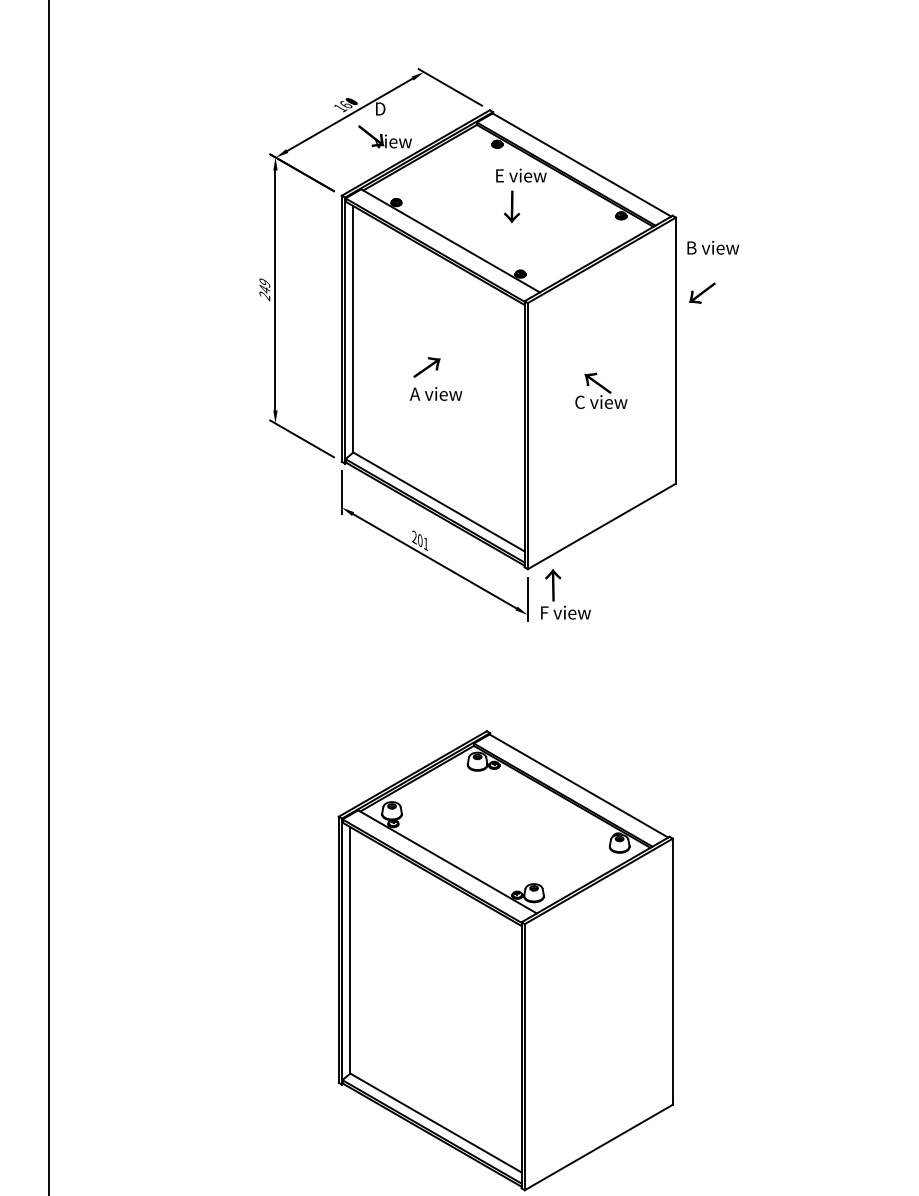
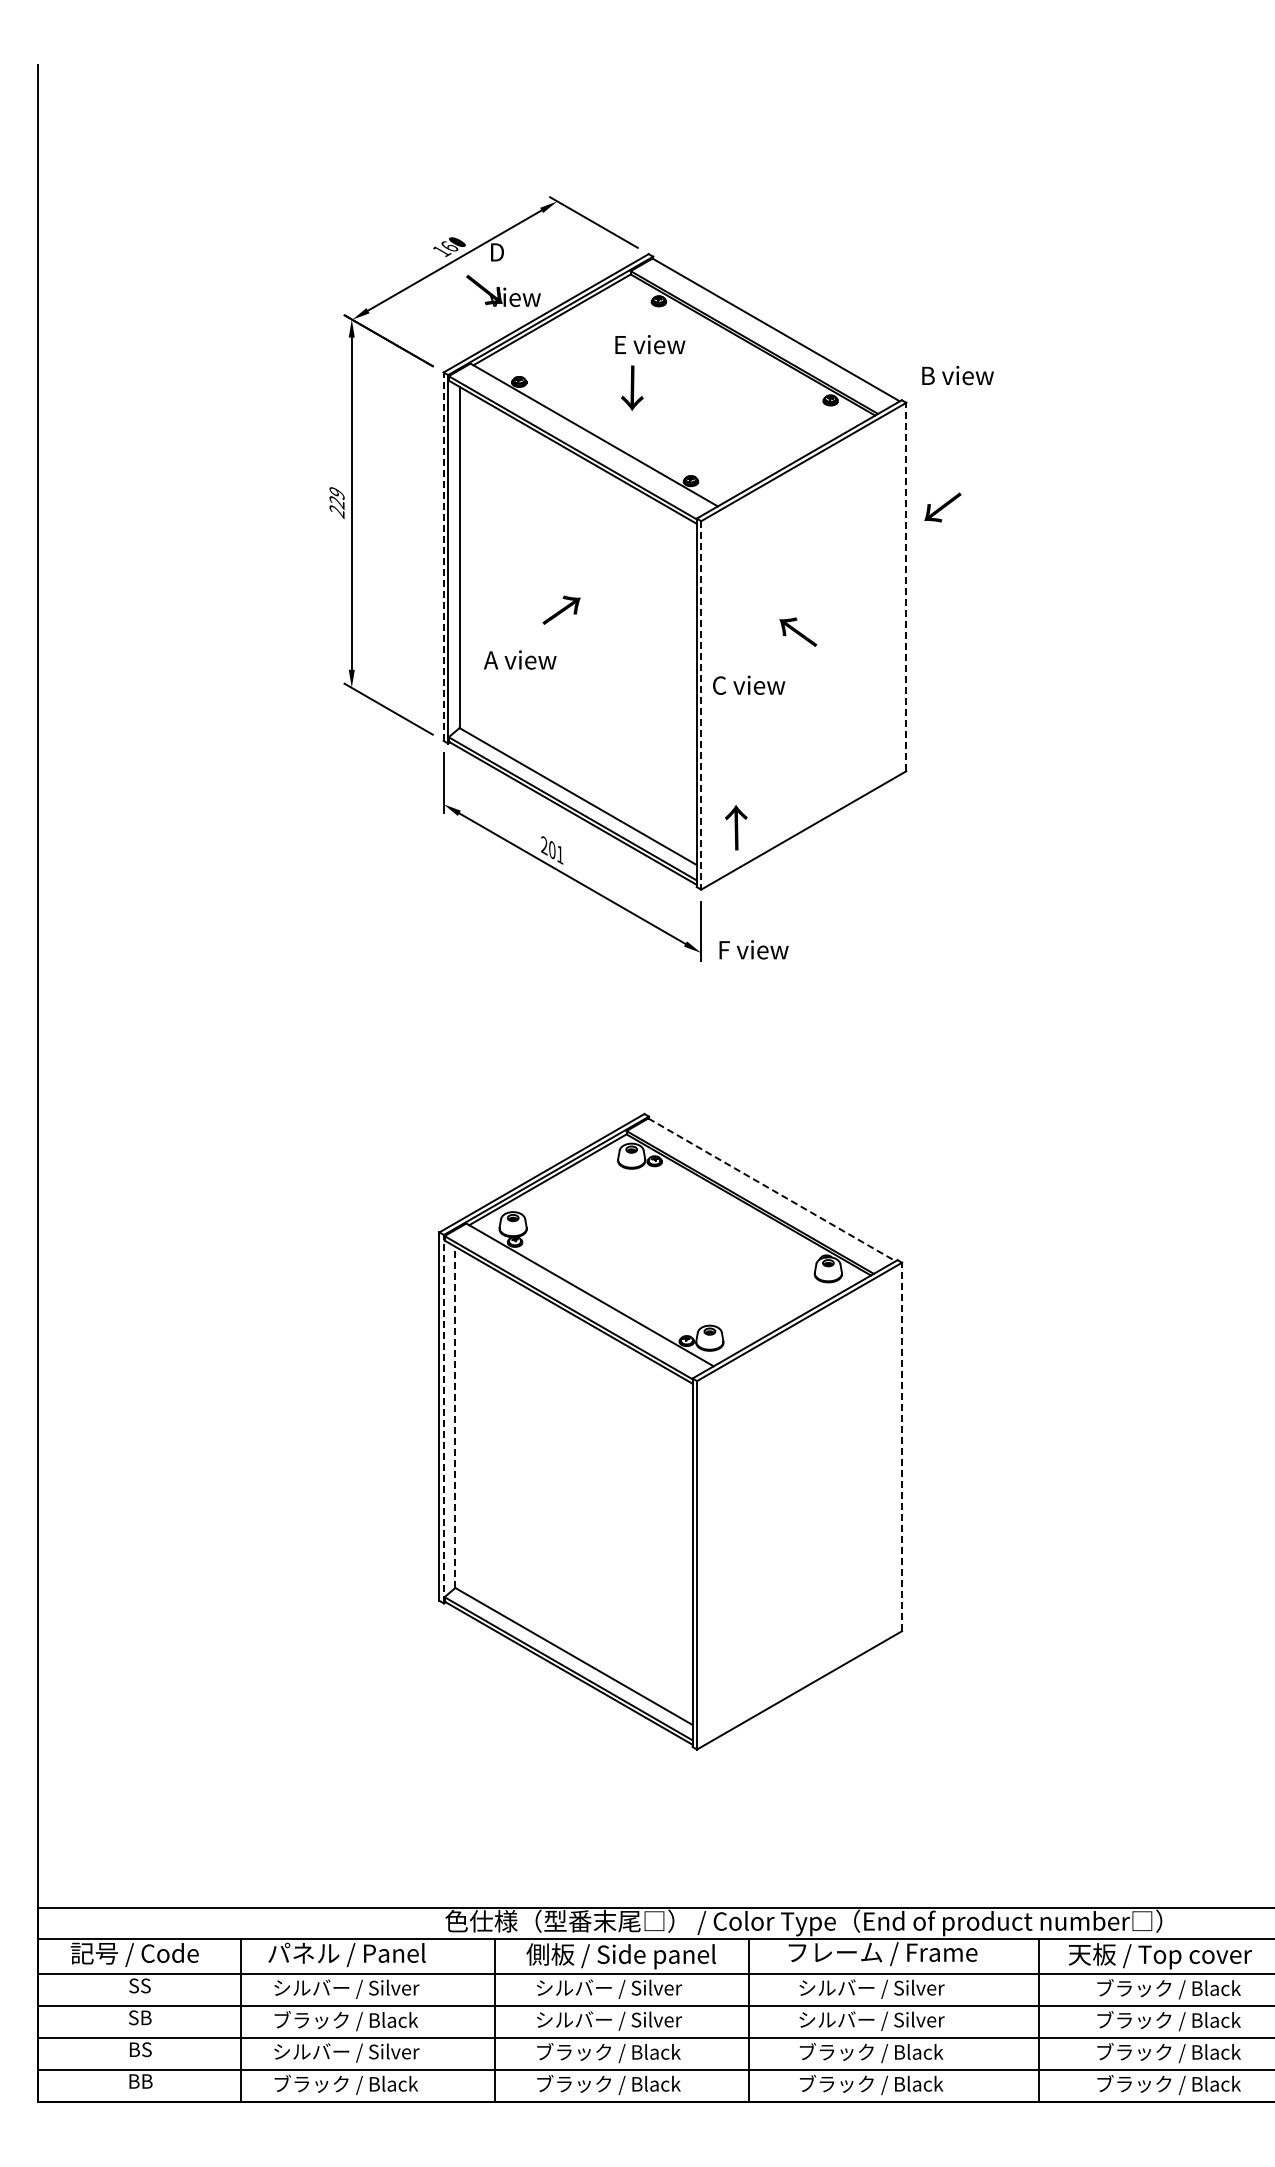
text: (521, 175) -> (650, 344), moved
text: (512, 206) -> (632, 387), moved
text: (712, 247) -> (957, 375), moved
text: (264, 289) -> (336, 502), 249 -> 229
line: (341, 328) -> (443, 556), solid -> dashed
line: (676, 350) -> (906, 586), solid -> dashed
text: (436, 393) -> (520, 659), moved
text: (601, 401) -> (749, 684), moved
line: (528, 436) -> (701, 705), solid -> dashed
text: (553, 584) -> (736, 827), moved
line: (579, 785) -> (772, 1189), solid -> dashed
line: (350, 950) -> (455, 1417), solid -> dashed
line: (341, 951) -> (443, 1418), solid -> dashed
line: (673, 971) -> (902, 1446), solid -> dashed

